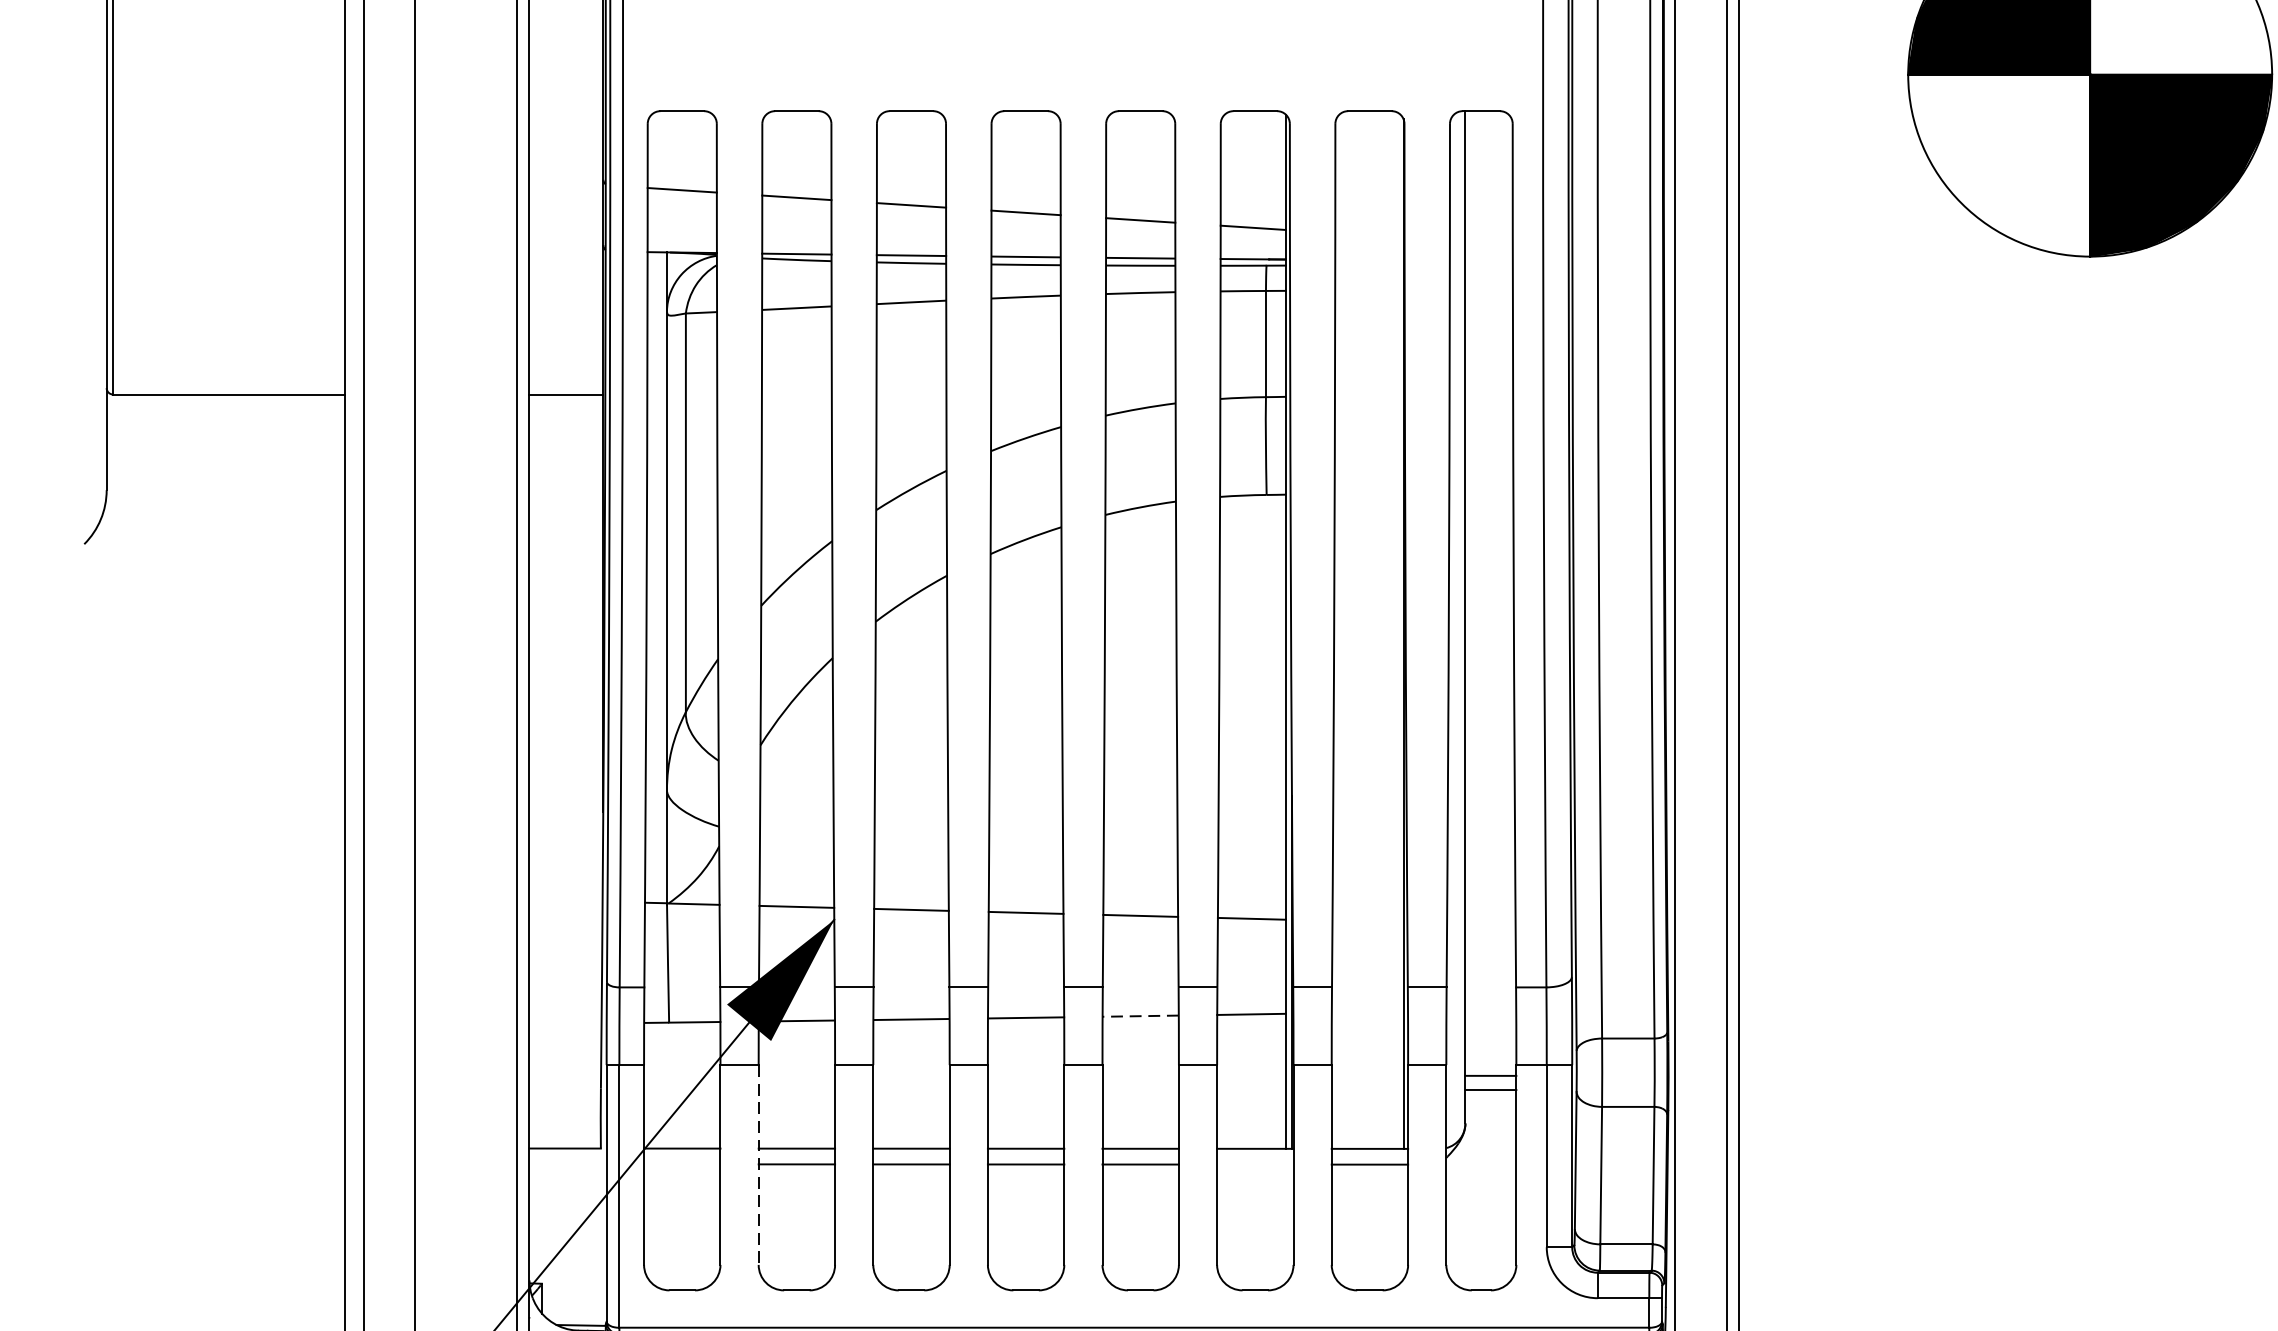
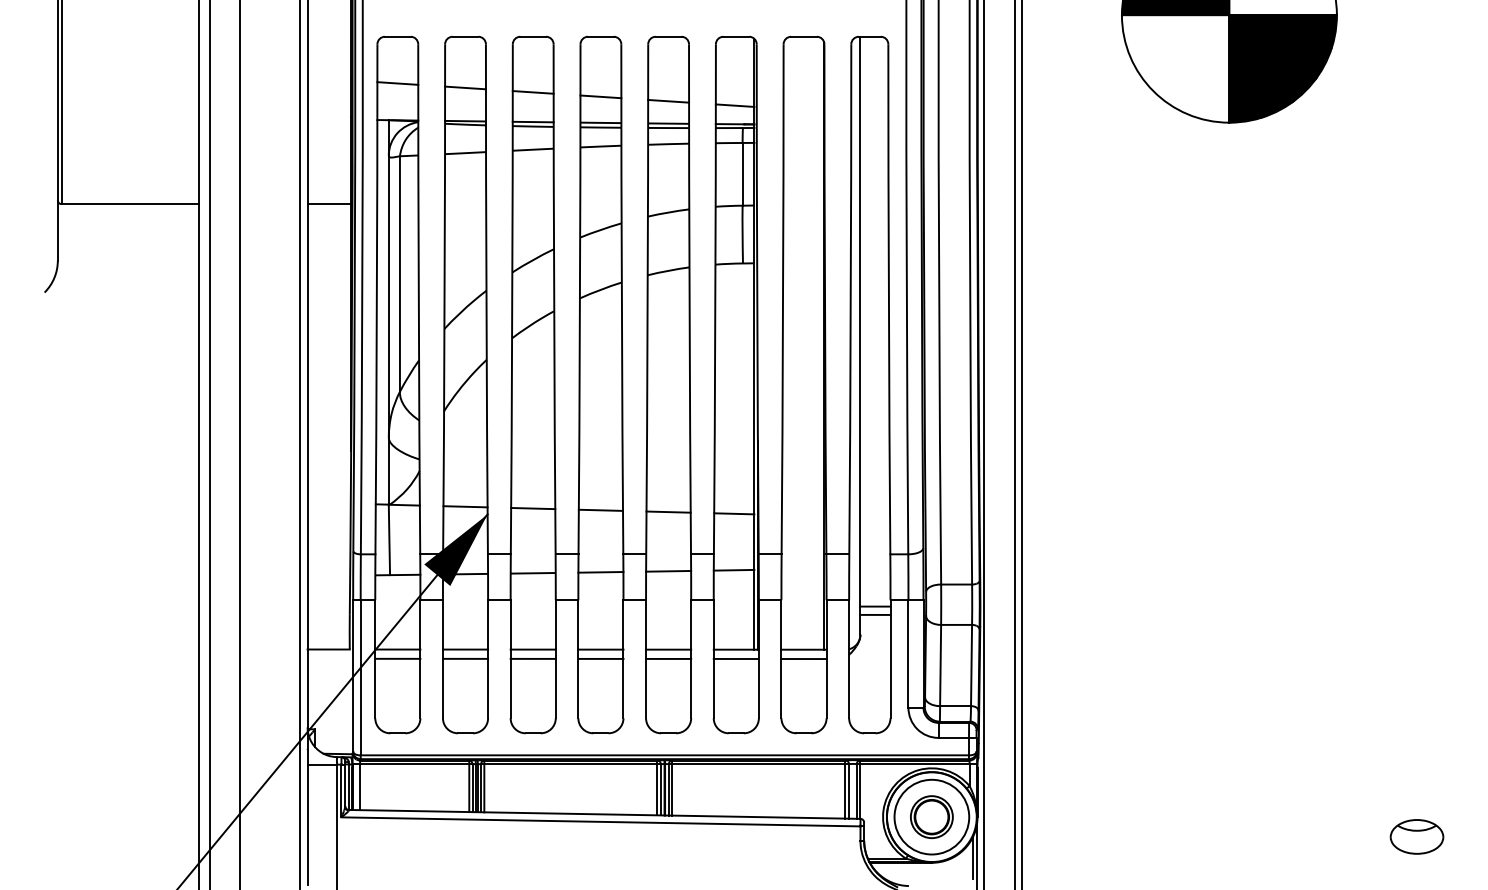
line: (1140, 1016) -> (668, 571), dashed -> solid
line: (681, 1163) -> (397, 658), added
line: (1253, 1163) -> (735, 658), added
line: (757, 1165) -> (442, 659), dashed -> solid

